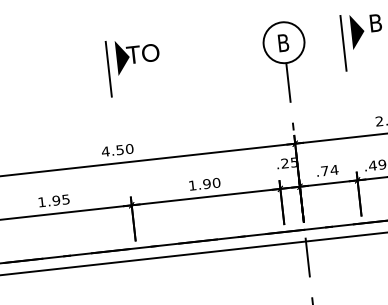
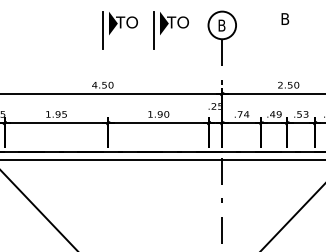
fill: (357, 31) -> (272, 23), removed
line: (343, 42) -> (262, 29), removed
part: (208, 58) -> (170, 30), added

